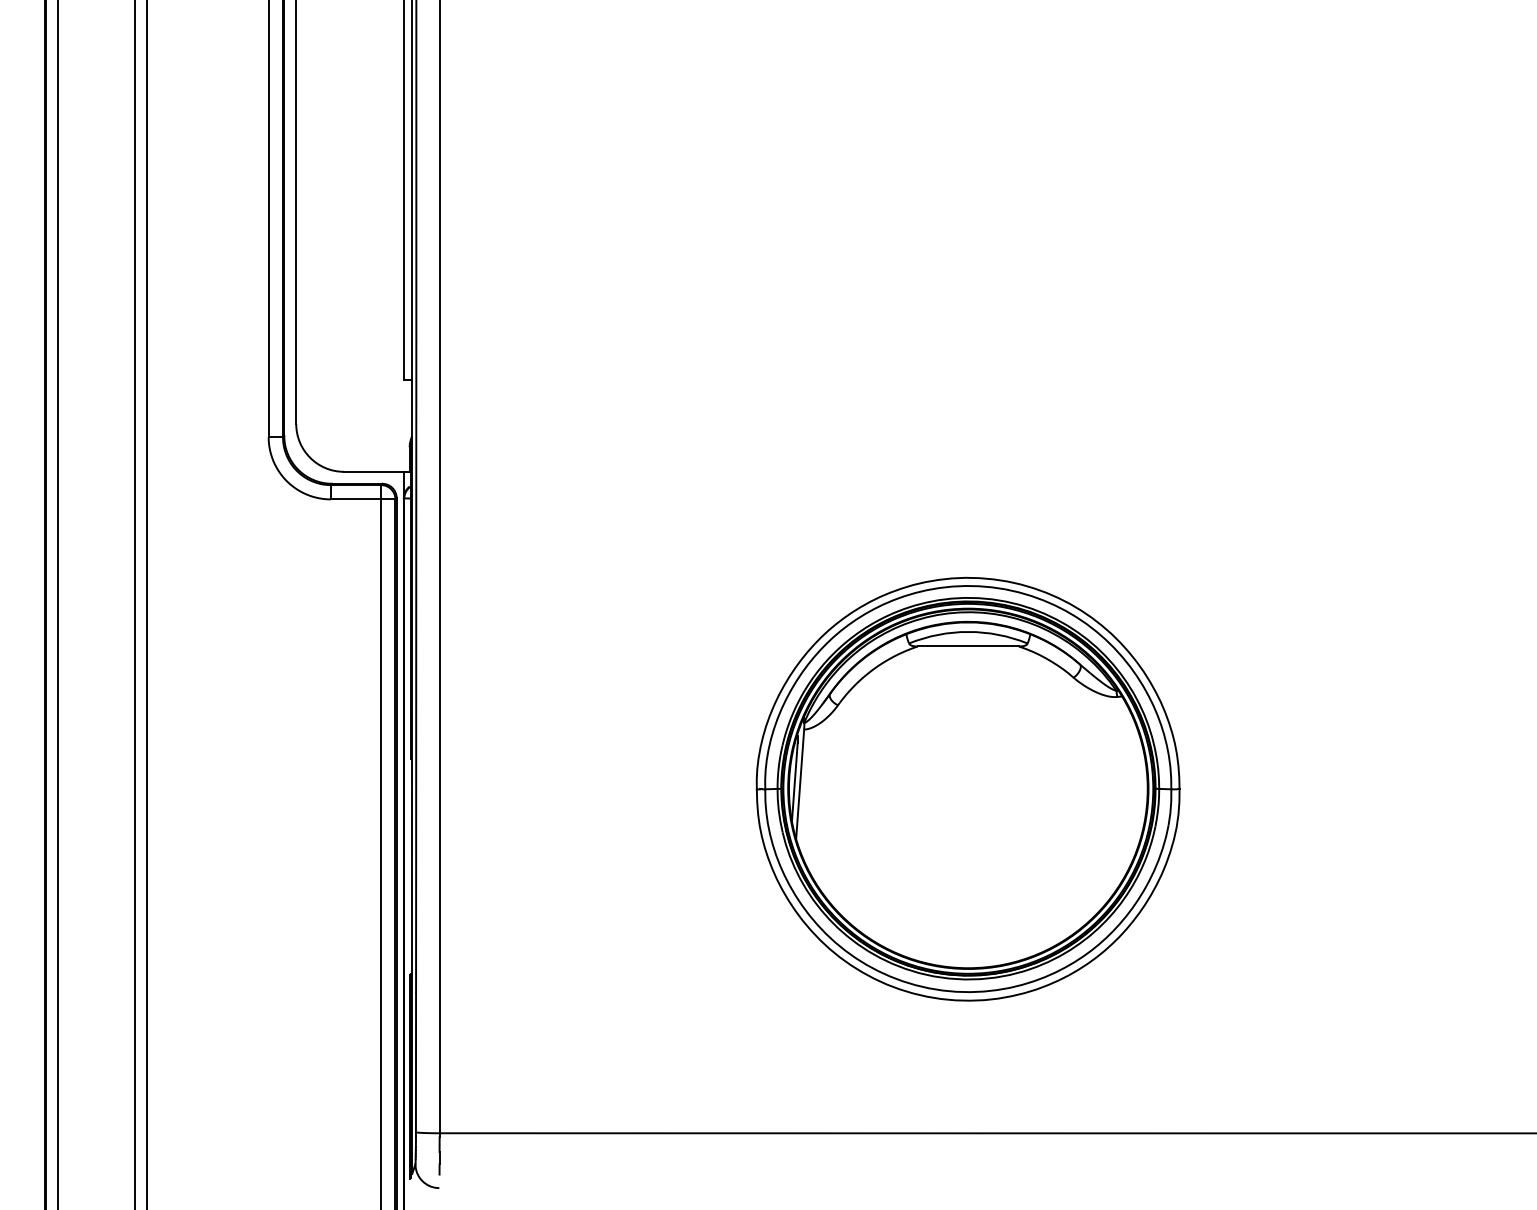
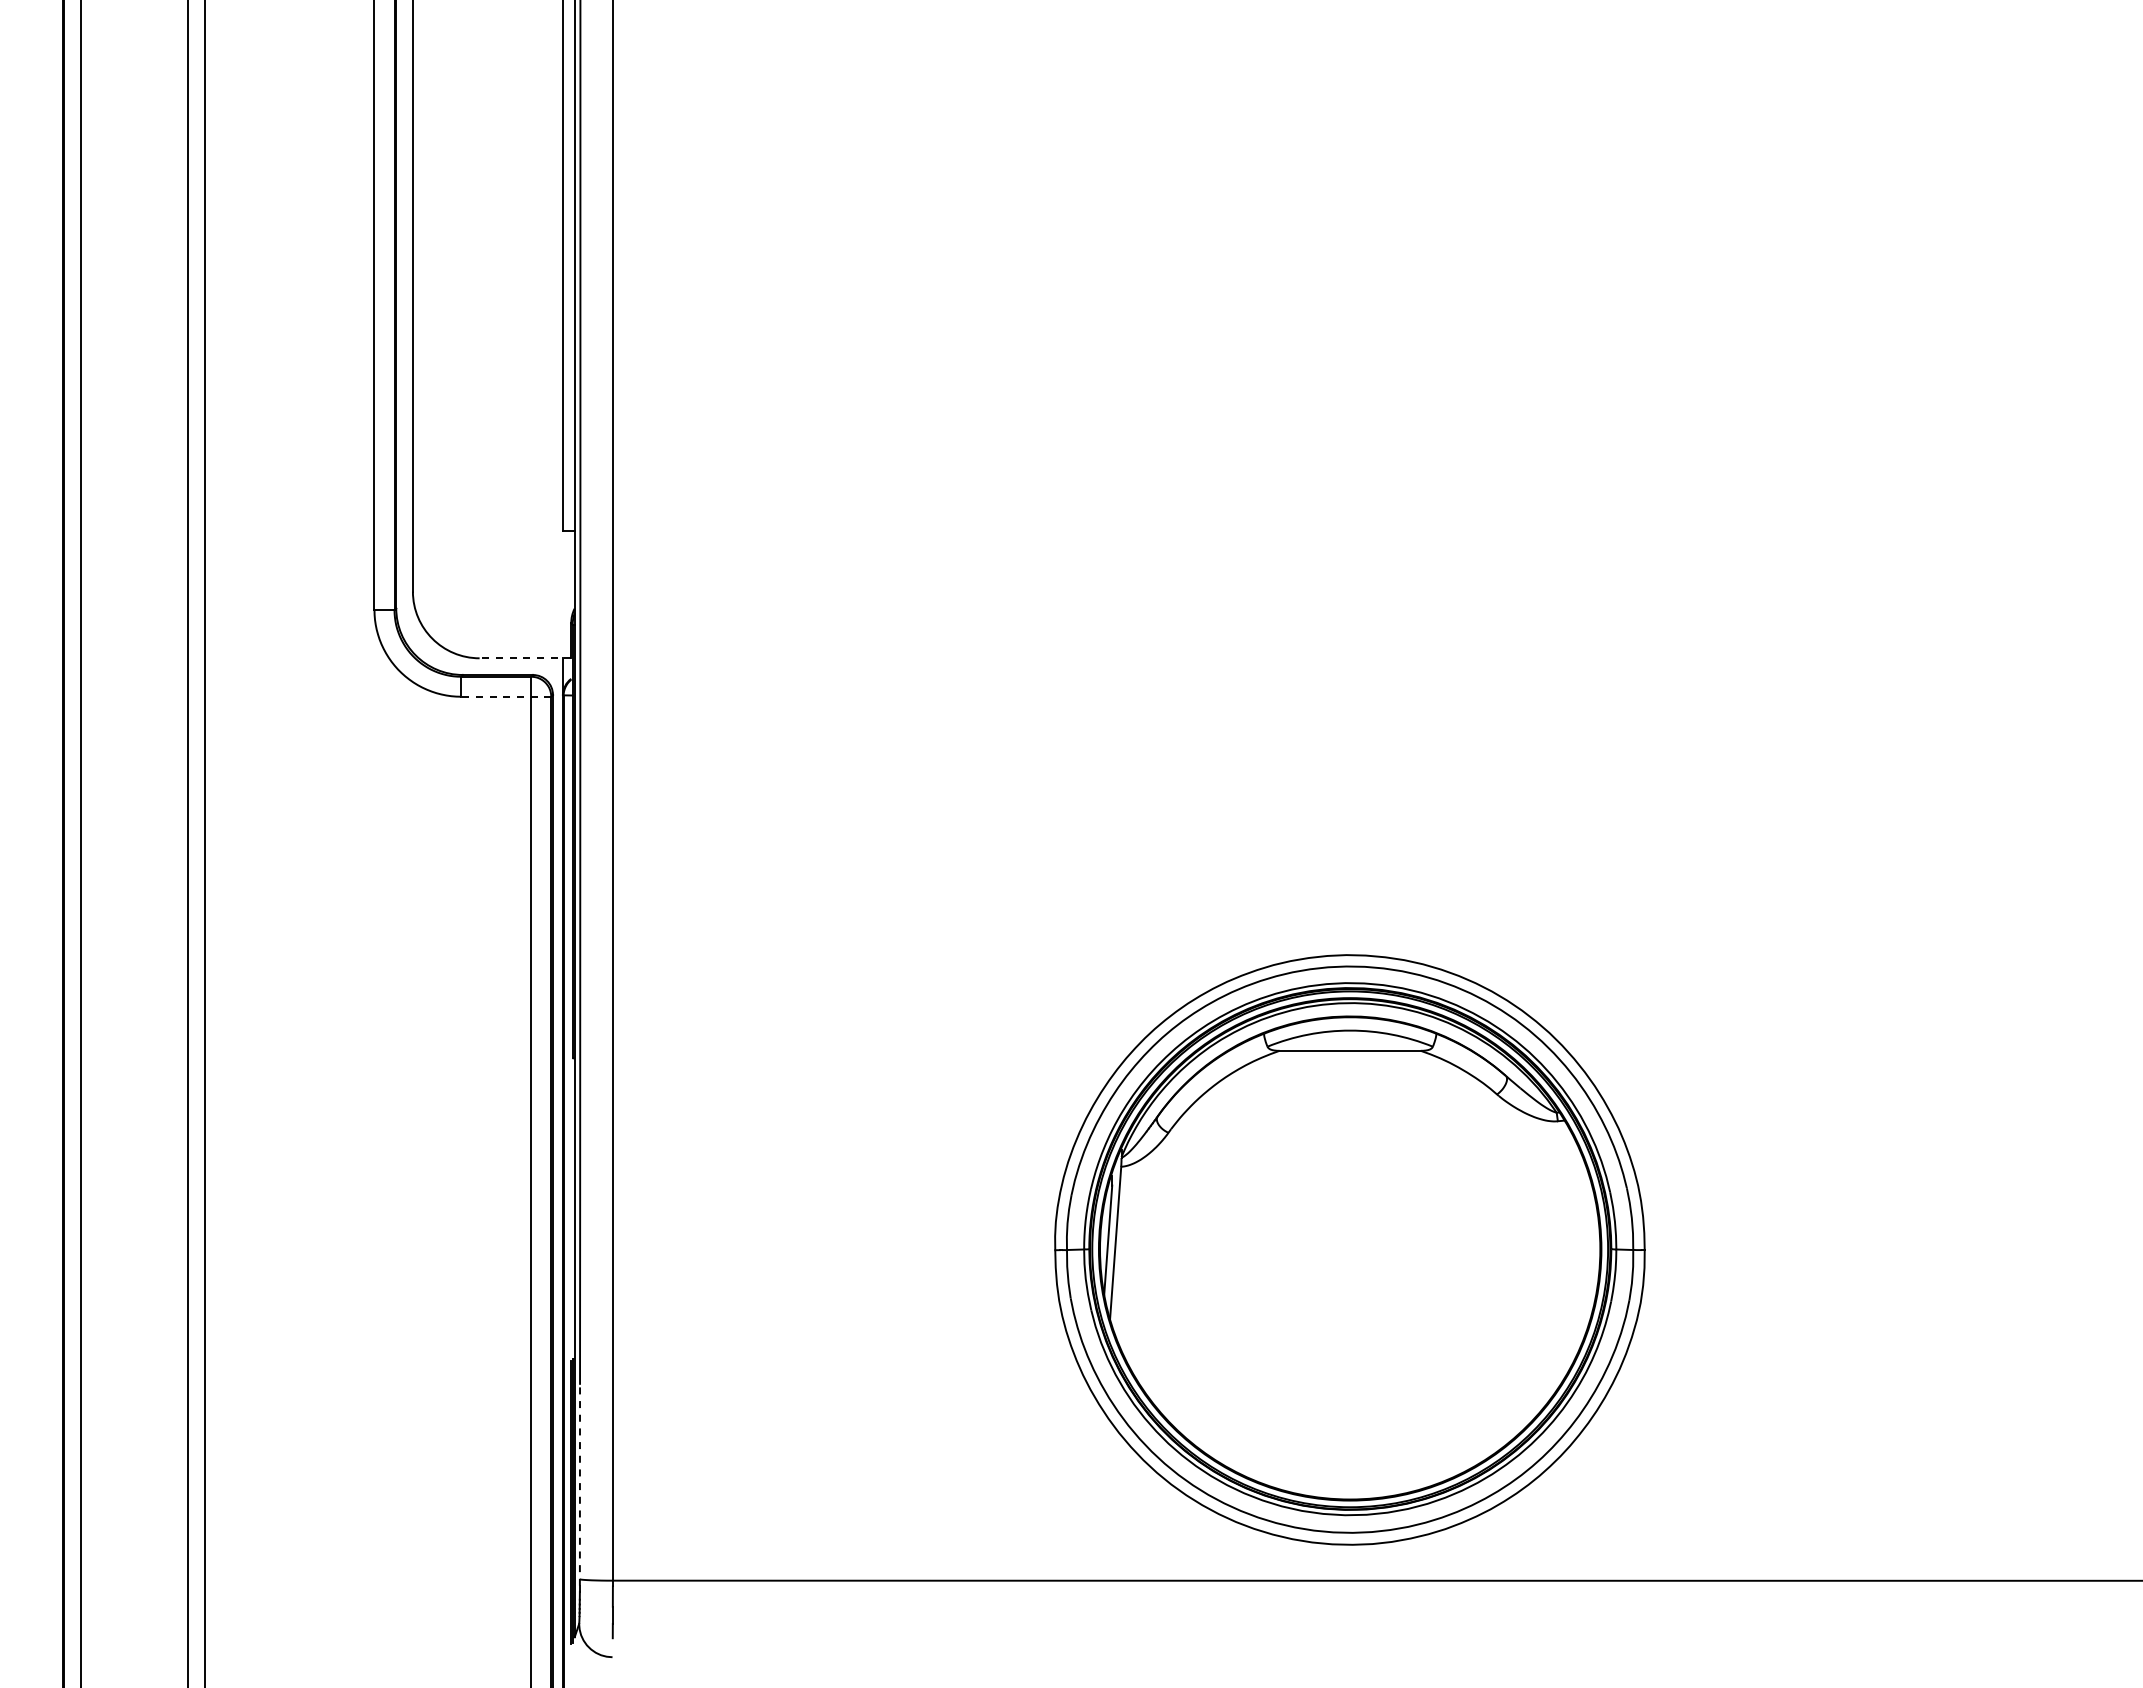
line: (376, 471) -> (525, 658), solid -> dashed
line: (362, 499) -> (505, 696), solid -> dashed
part: (967, 788) -> (1349, 1249), moved
line: (415, 1064) -> (579, 1484), solid -> dashed

